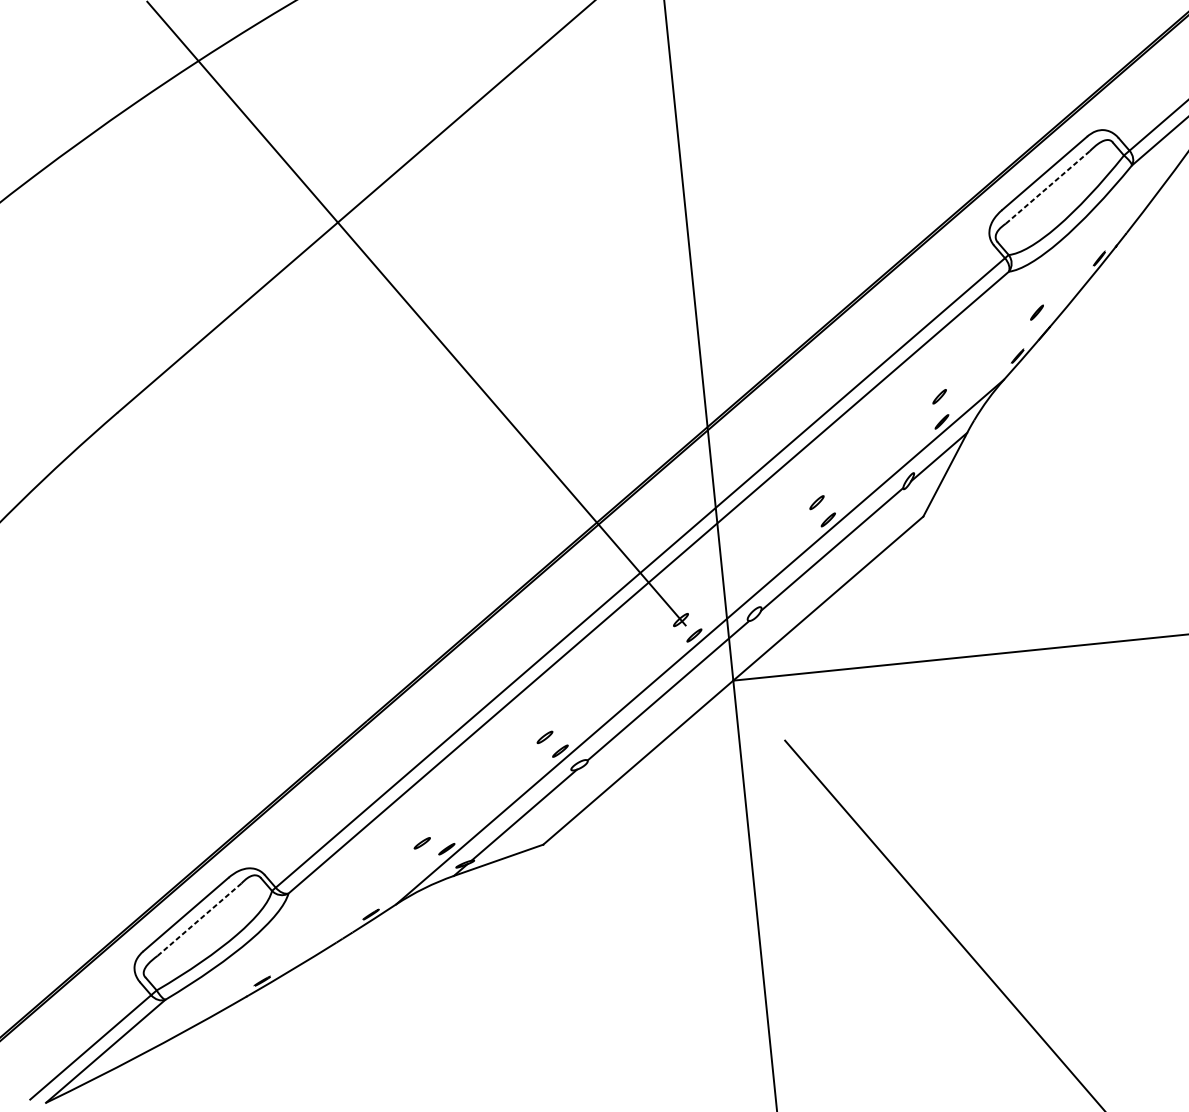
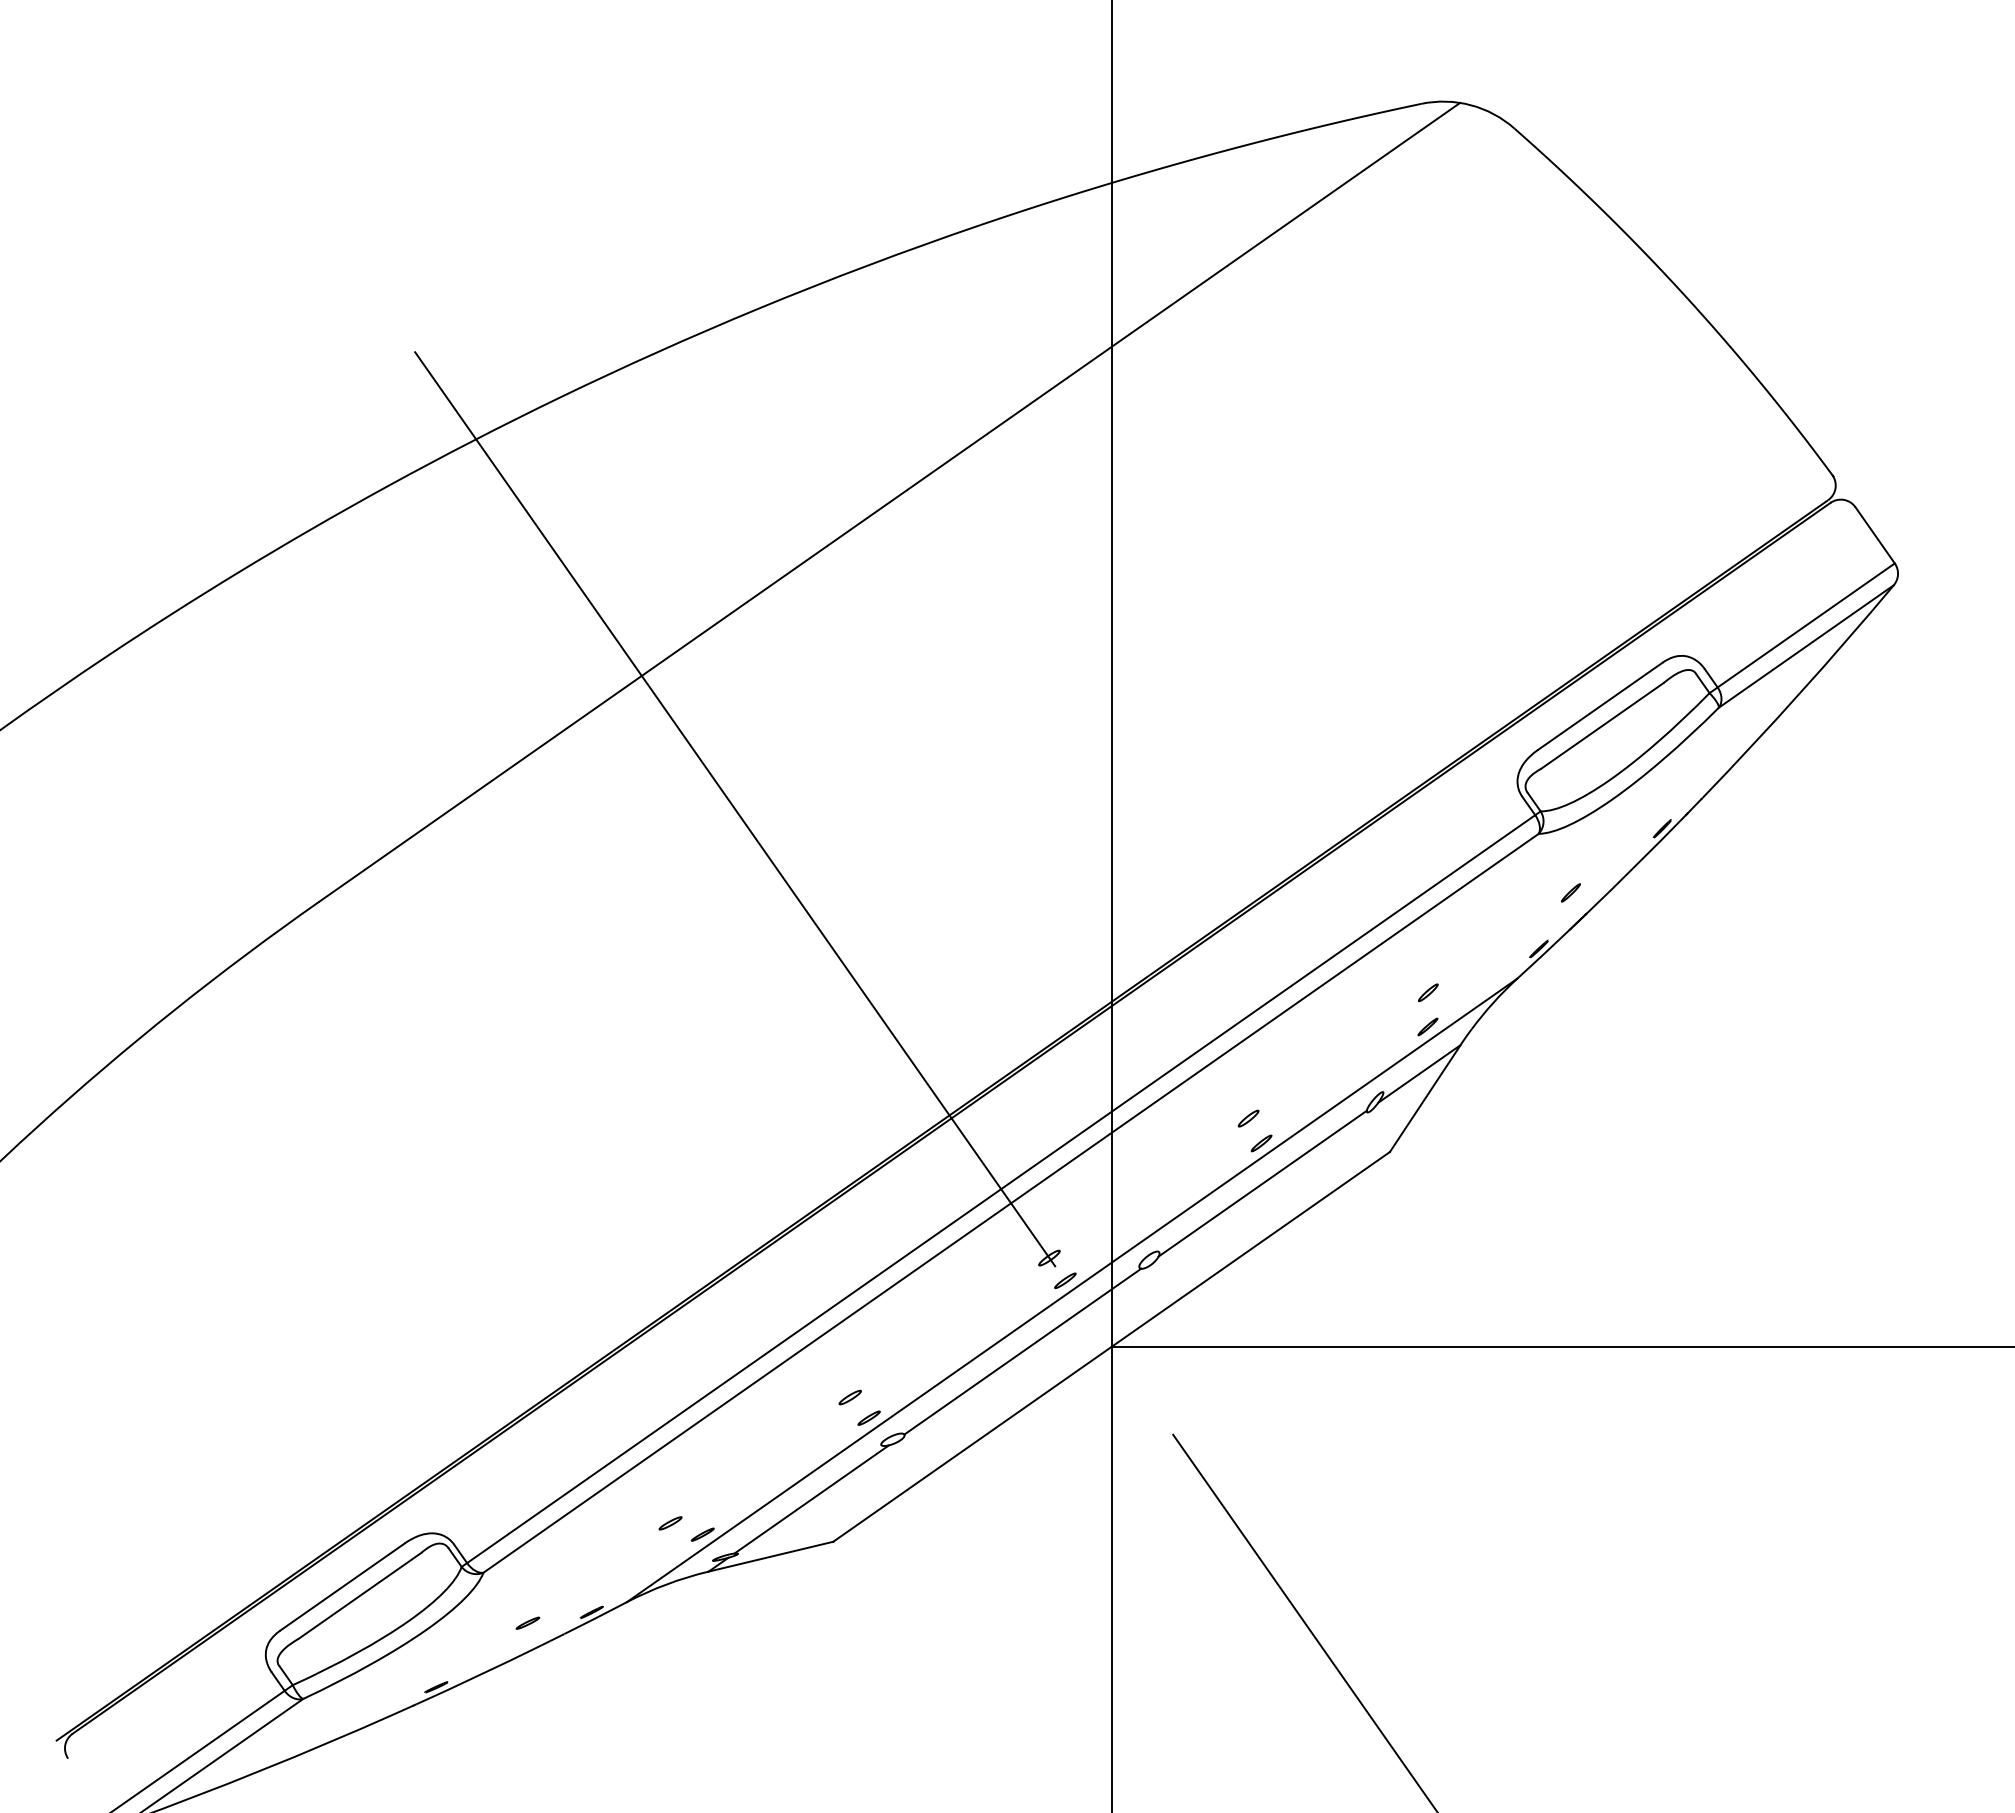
line: (1047, 187) -> (1602, 725), dashed -> solid
line: (199, 919) -> (360, 1595), dashed -> solid
part: (324, 926) -> (527, 1622), added

